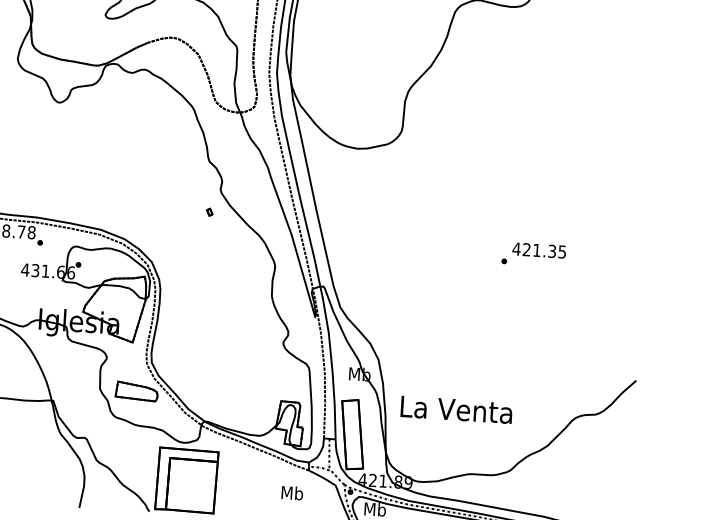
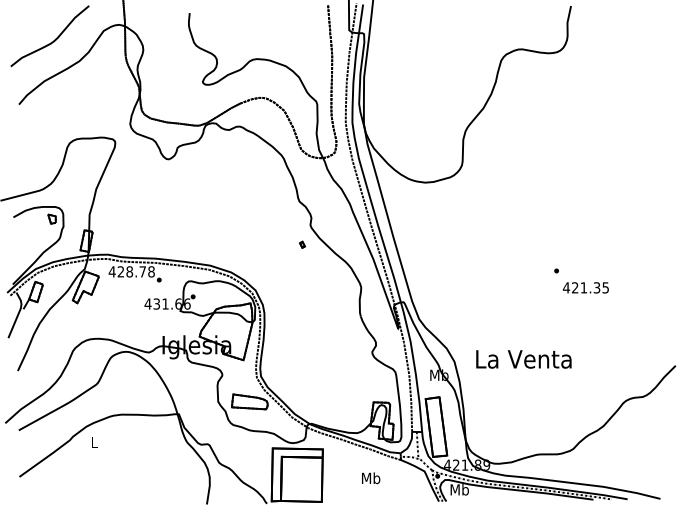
text: (538, 250) -> (585, 287), moved
text: (456, 410) -> (523, 359), moved
text: (292, 493) -> (371, 478), moved

